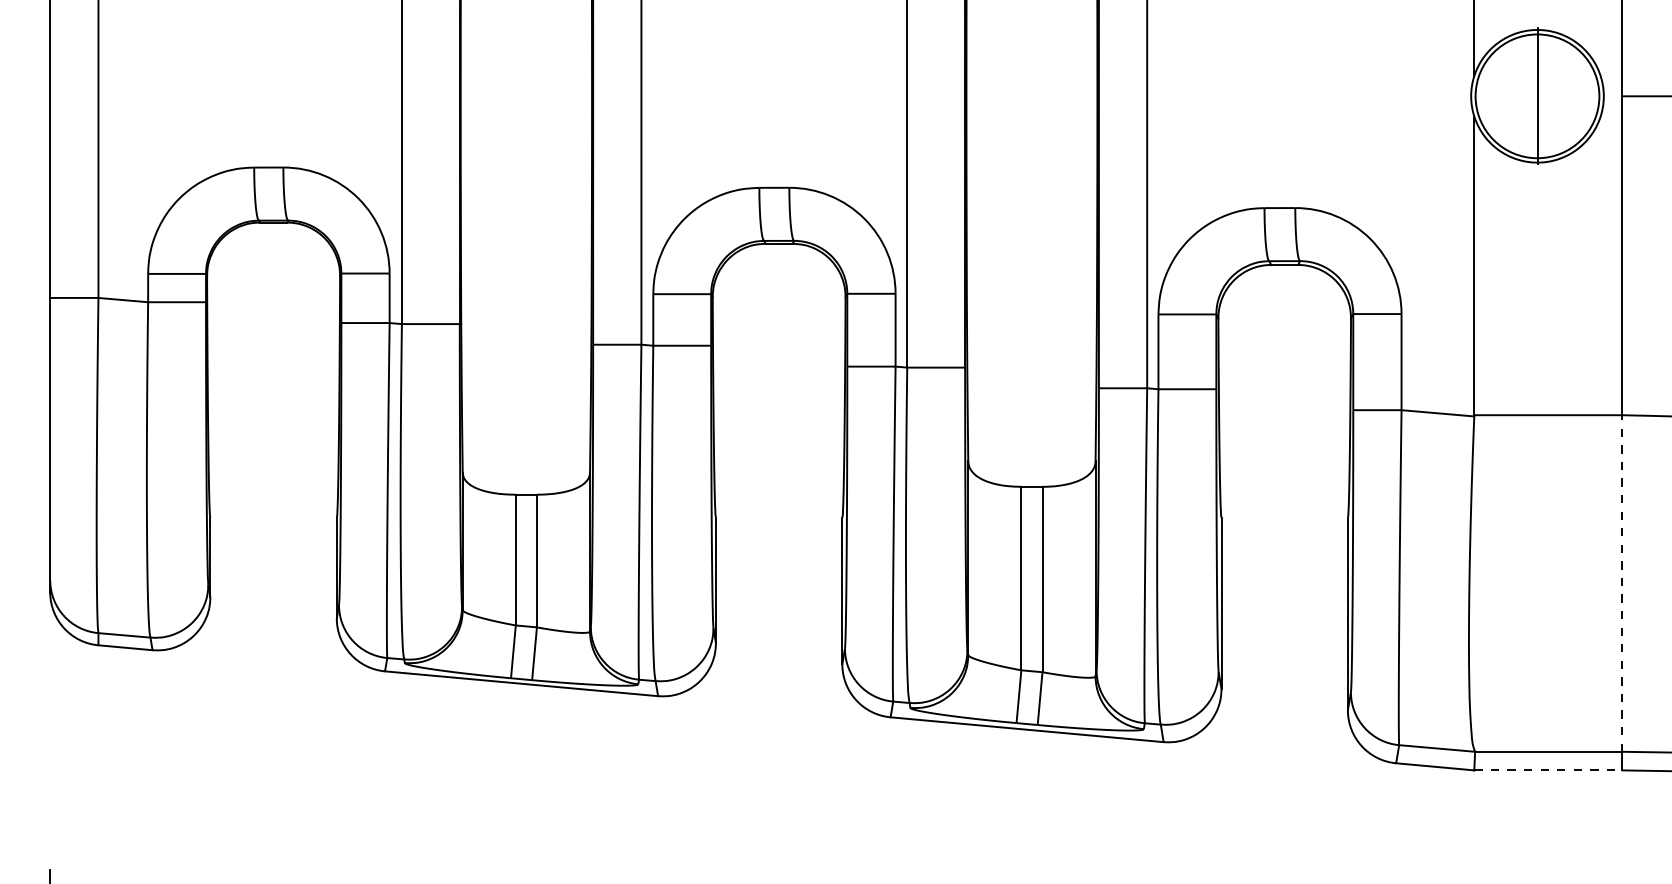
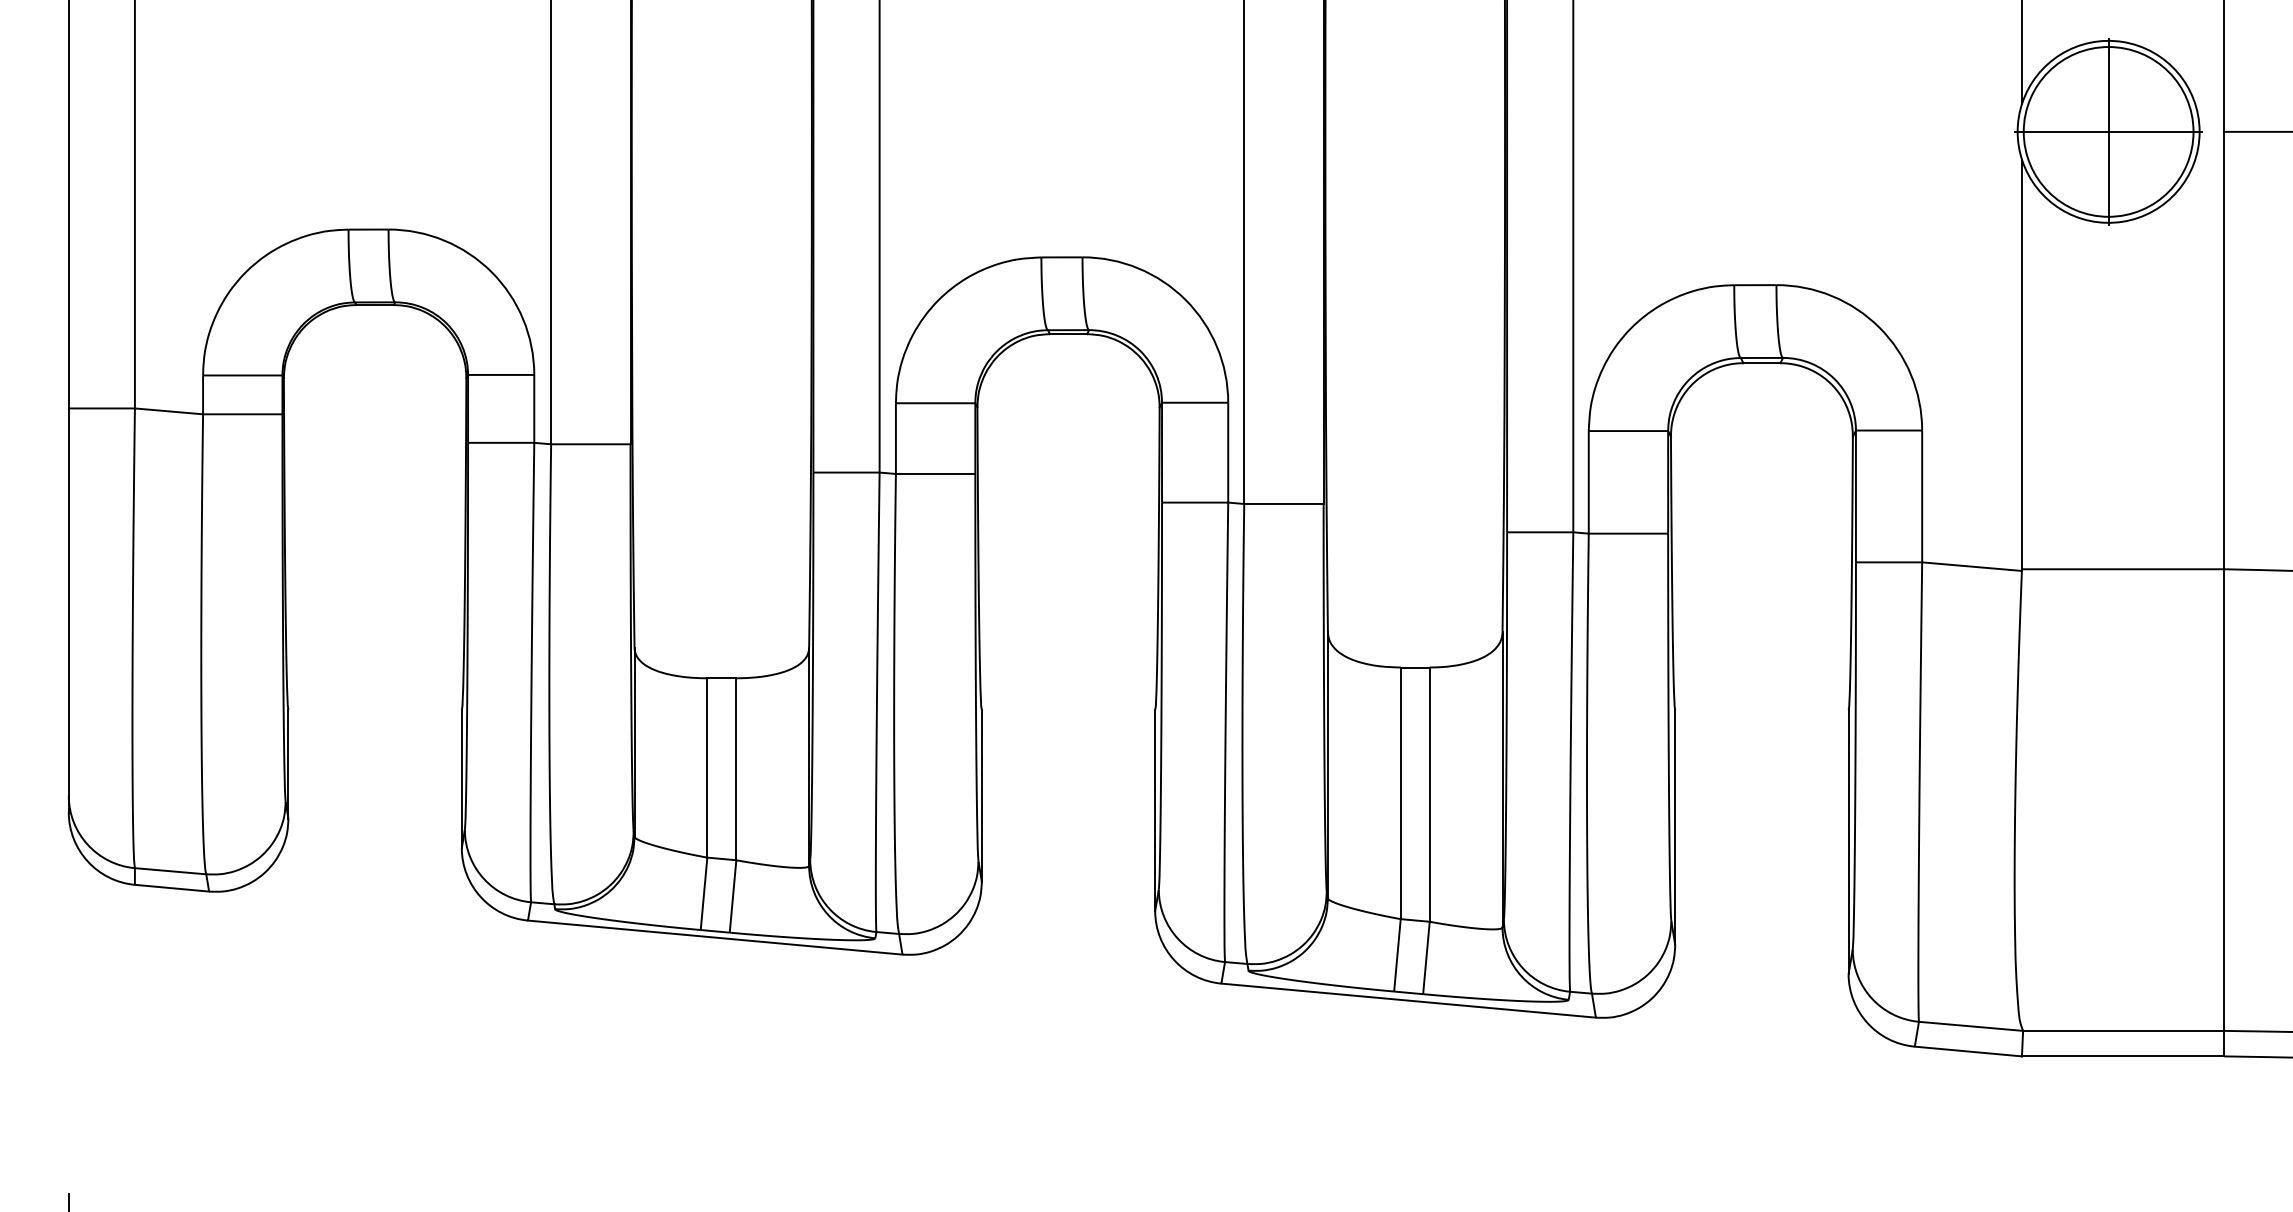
line: (1537, 96) -> (2108, 131), added
line: (1621, 583) -> (2224, 800), dashed -> solid
line: (1548, 770) -> (2123, 1056), dashed -> solid

